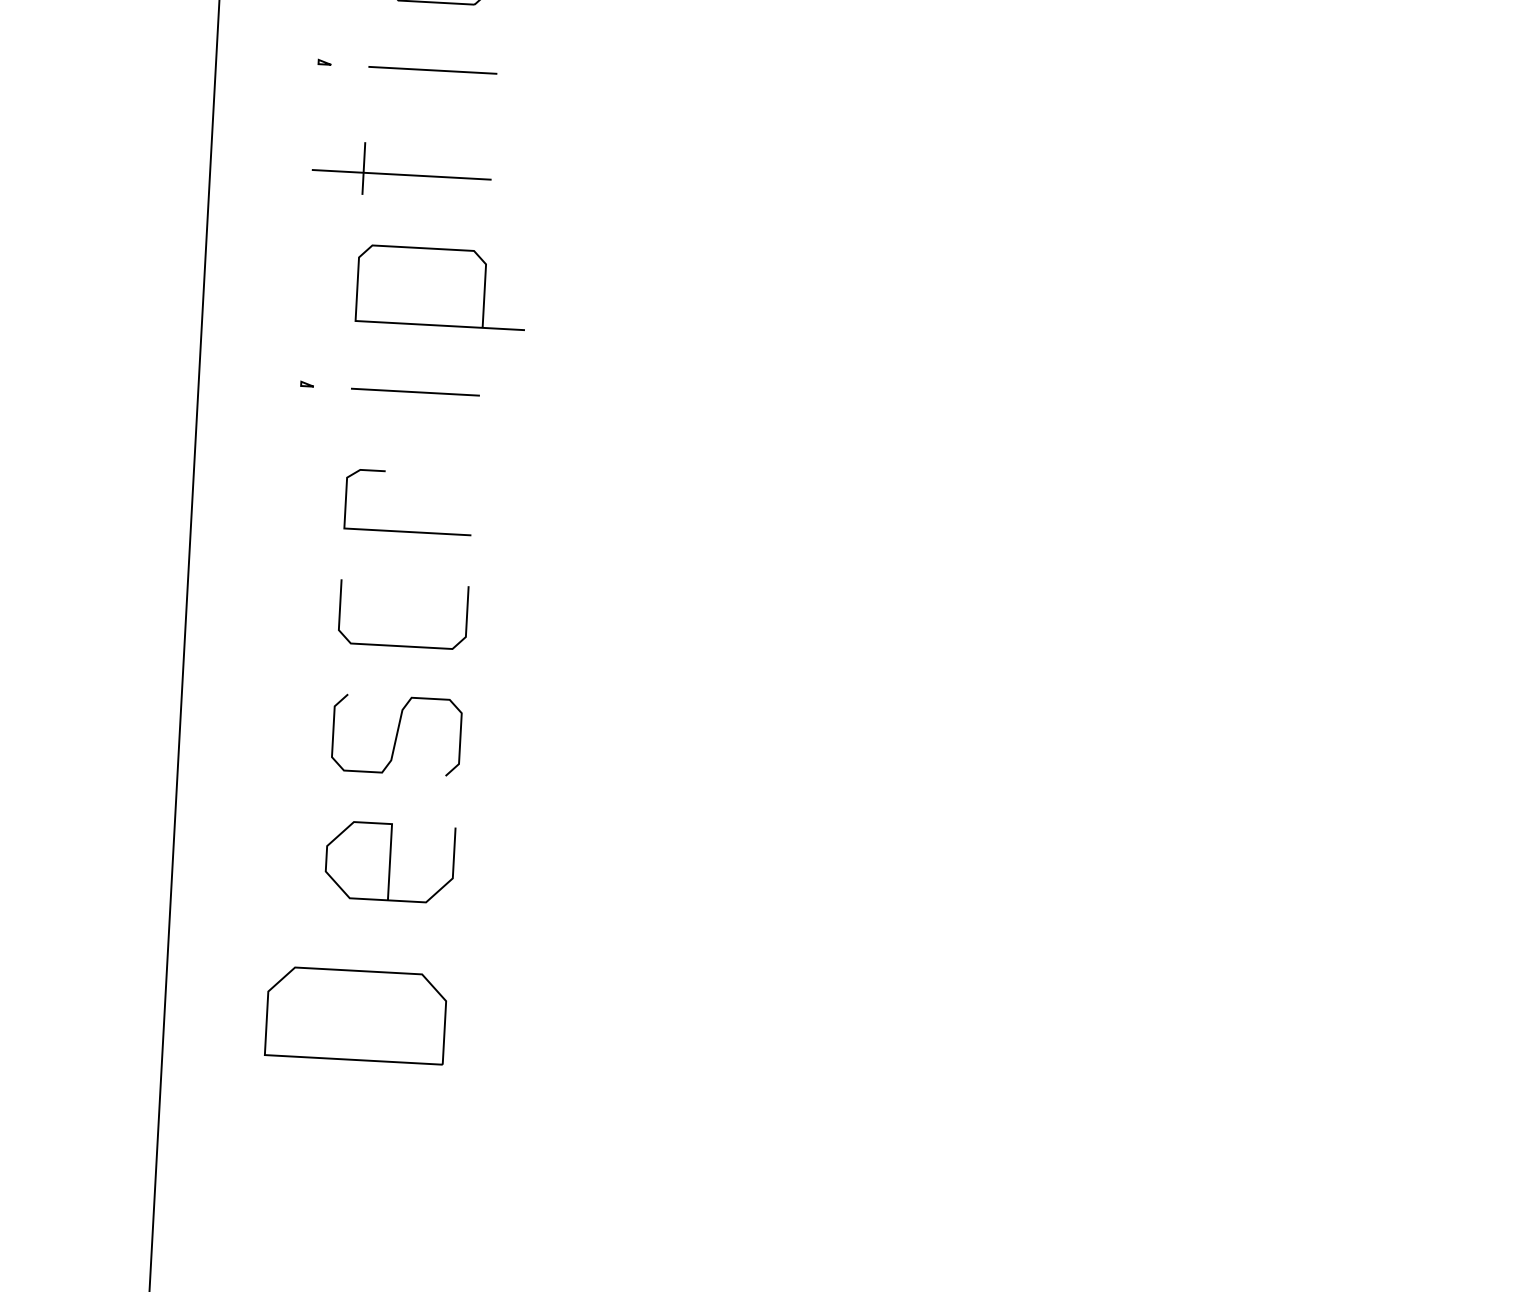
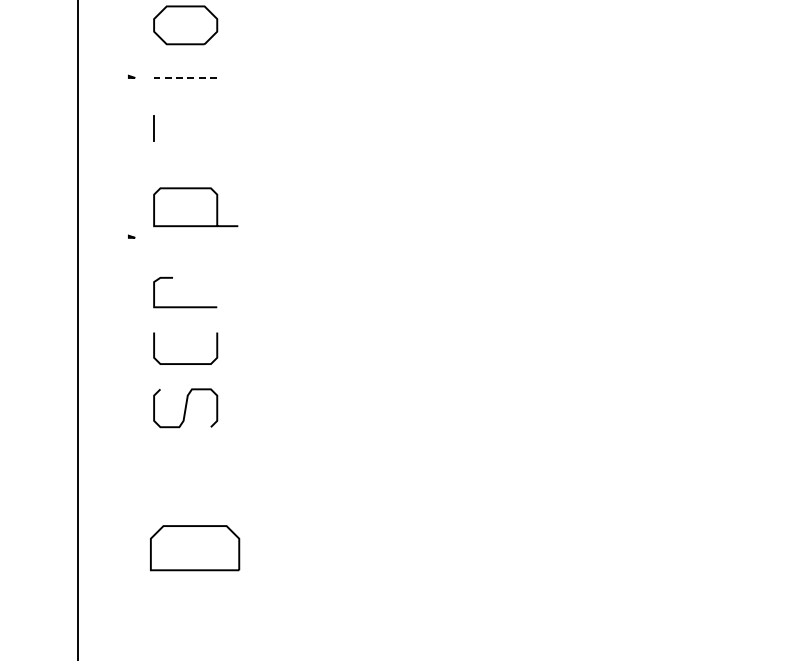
line: (432, 69) -> (185, 77), solid -> dashed
line: (400, 174) -> (172, 130), removed
curve: (442, 251) -> (195, 189), moved
line: (415, 391) -> (185, 237), removed
curve: (389, 862) -> (185, 471), removed
part: (357, 1016) -> (195, 548), moved

